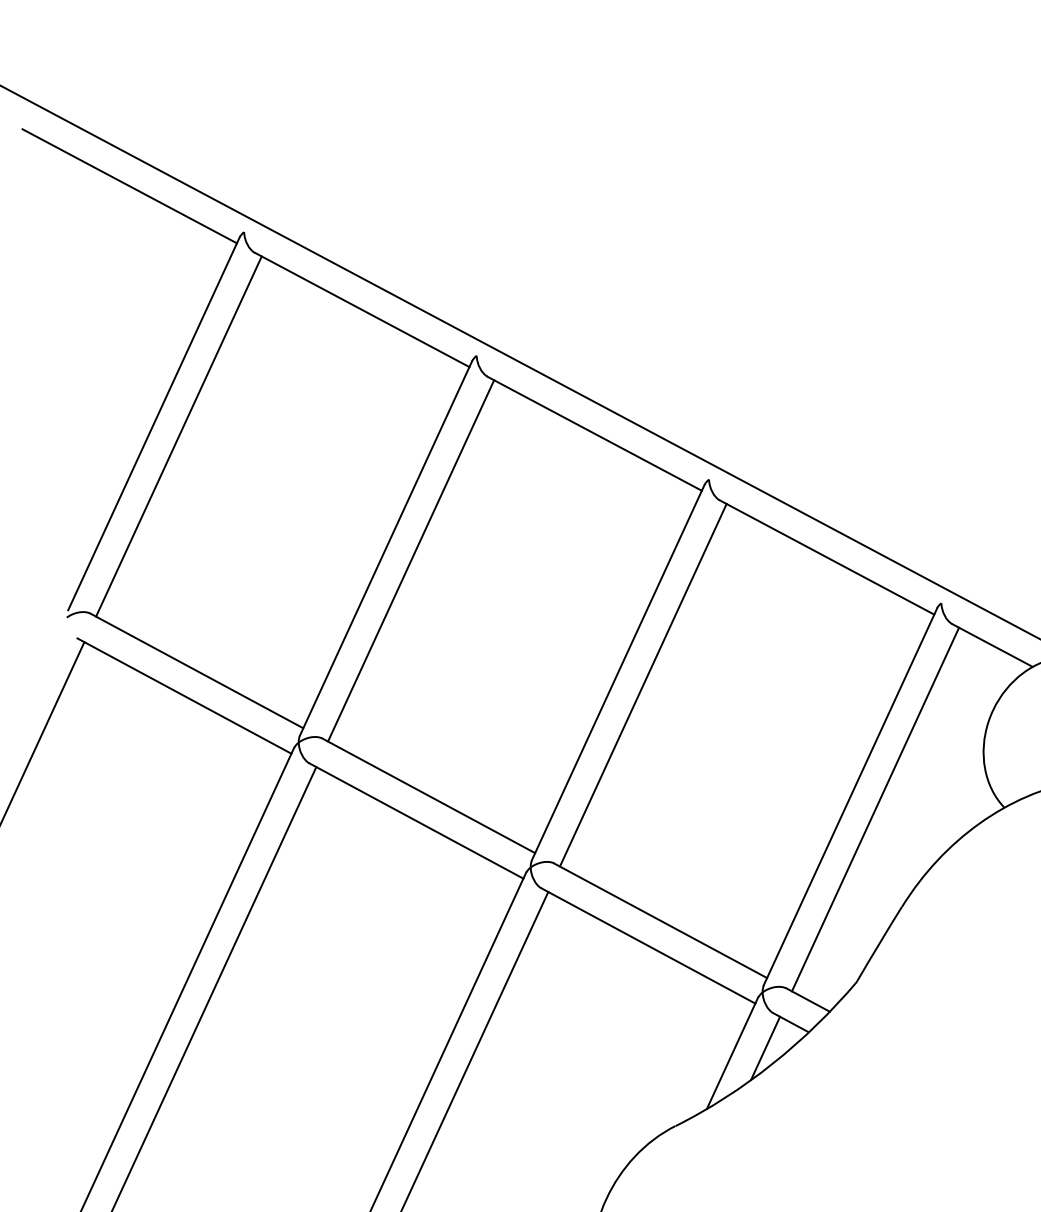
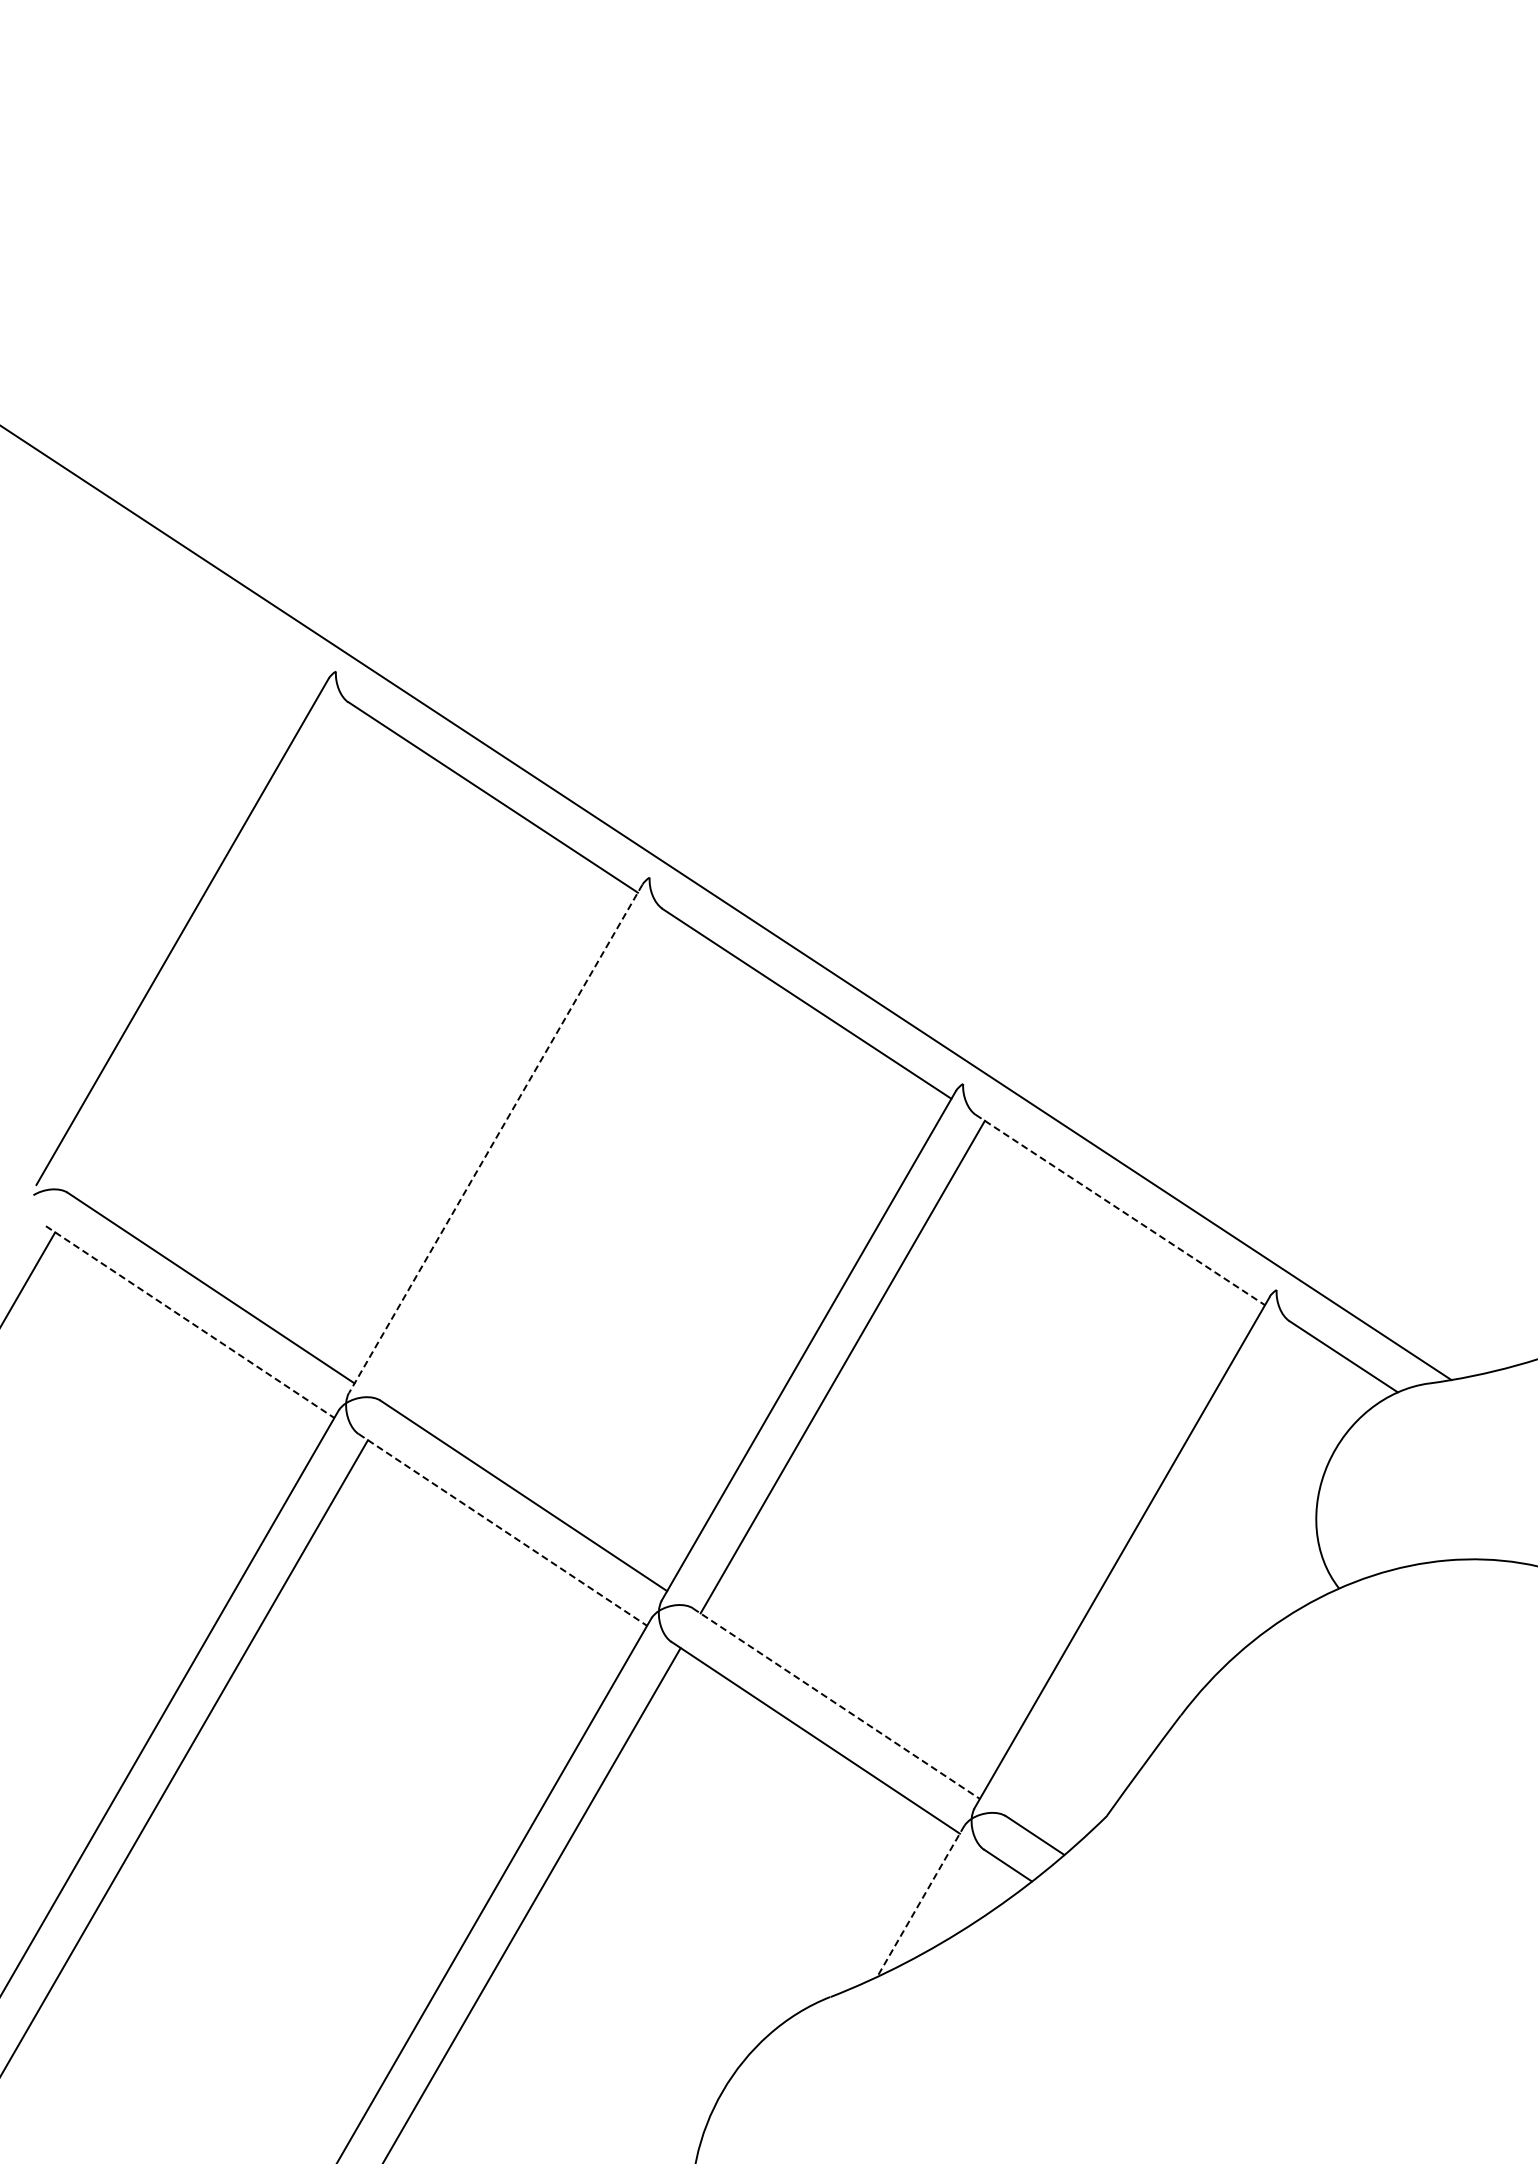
line: (129, 186) -> (179, 591), removed
line: (178, 436) -> (216, 952), removed
line: (385, 548) -> (495, 1139), solid -> dashed
line: (827, 557) -> (1120, 1210), solid -> dashed
line: (411, 560) -> (529, 1159), removed
line: (184, 696) -> (190, 1322), solid -> dashed
line: (875, 809) -> (1155, 1574), removed
line: (416, 821) -> (503, 1530), solid -> dashed
line: (660, 920) -> (836, 1703), solid -> dashed
line: (765, 1048) -> (968, 1898), removed
line: (732, 1053) -> (920, 1901), solid -> dashed

